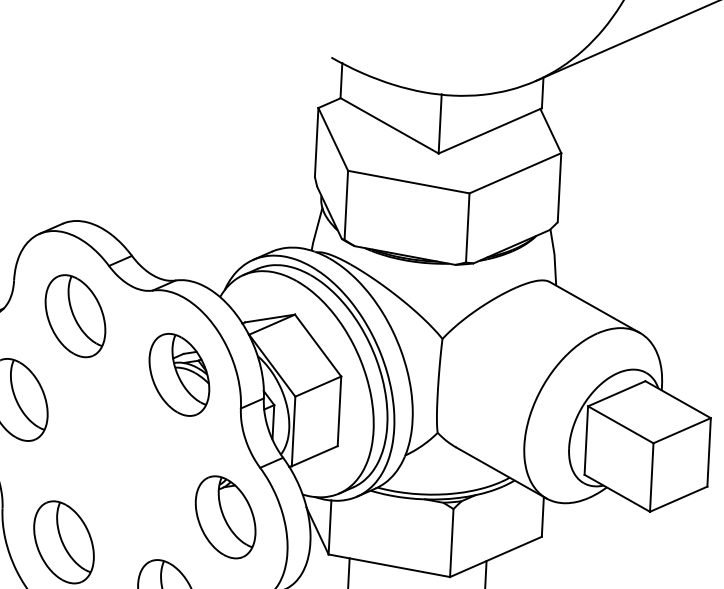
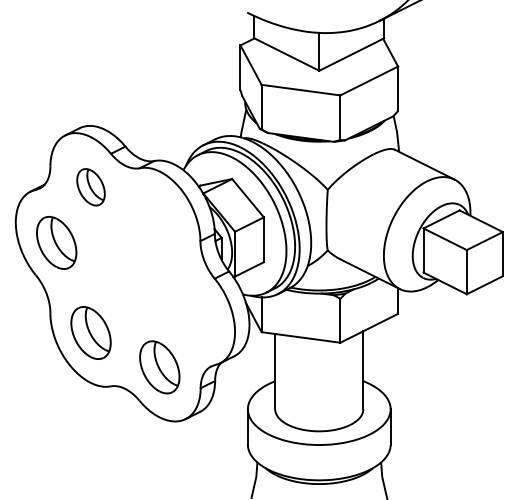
part: (74, 316) -> (90, 187), size x0.7
part: (178, 374) -> (159, 221), removed
part: (224, 517) -> (193, 311), removed

